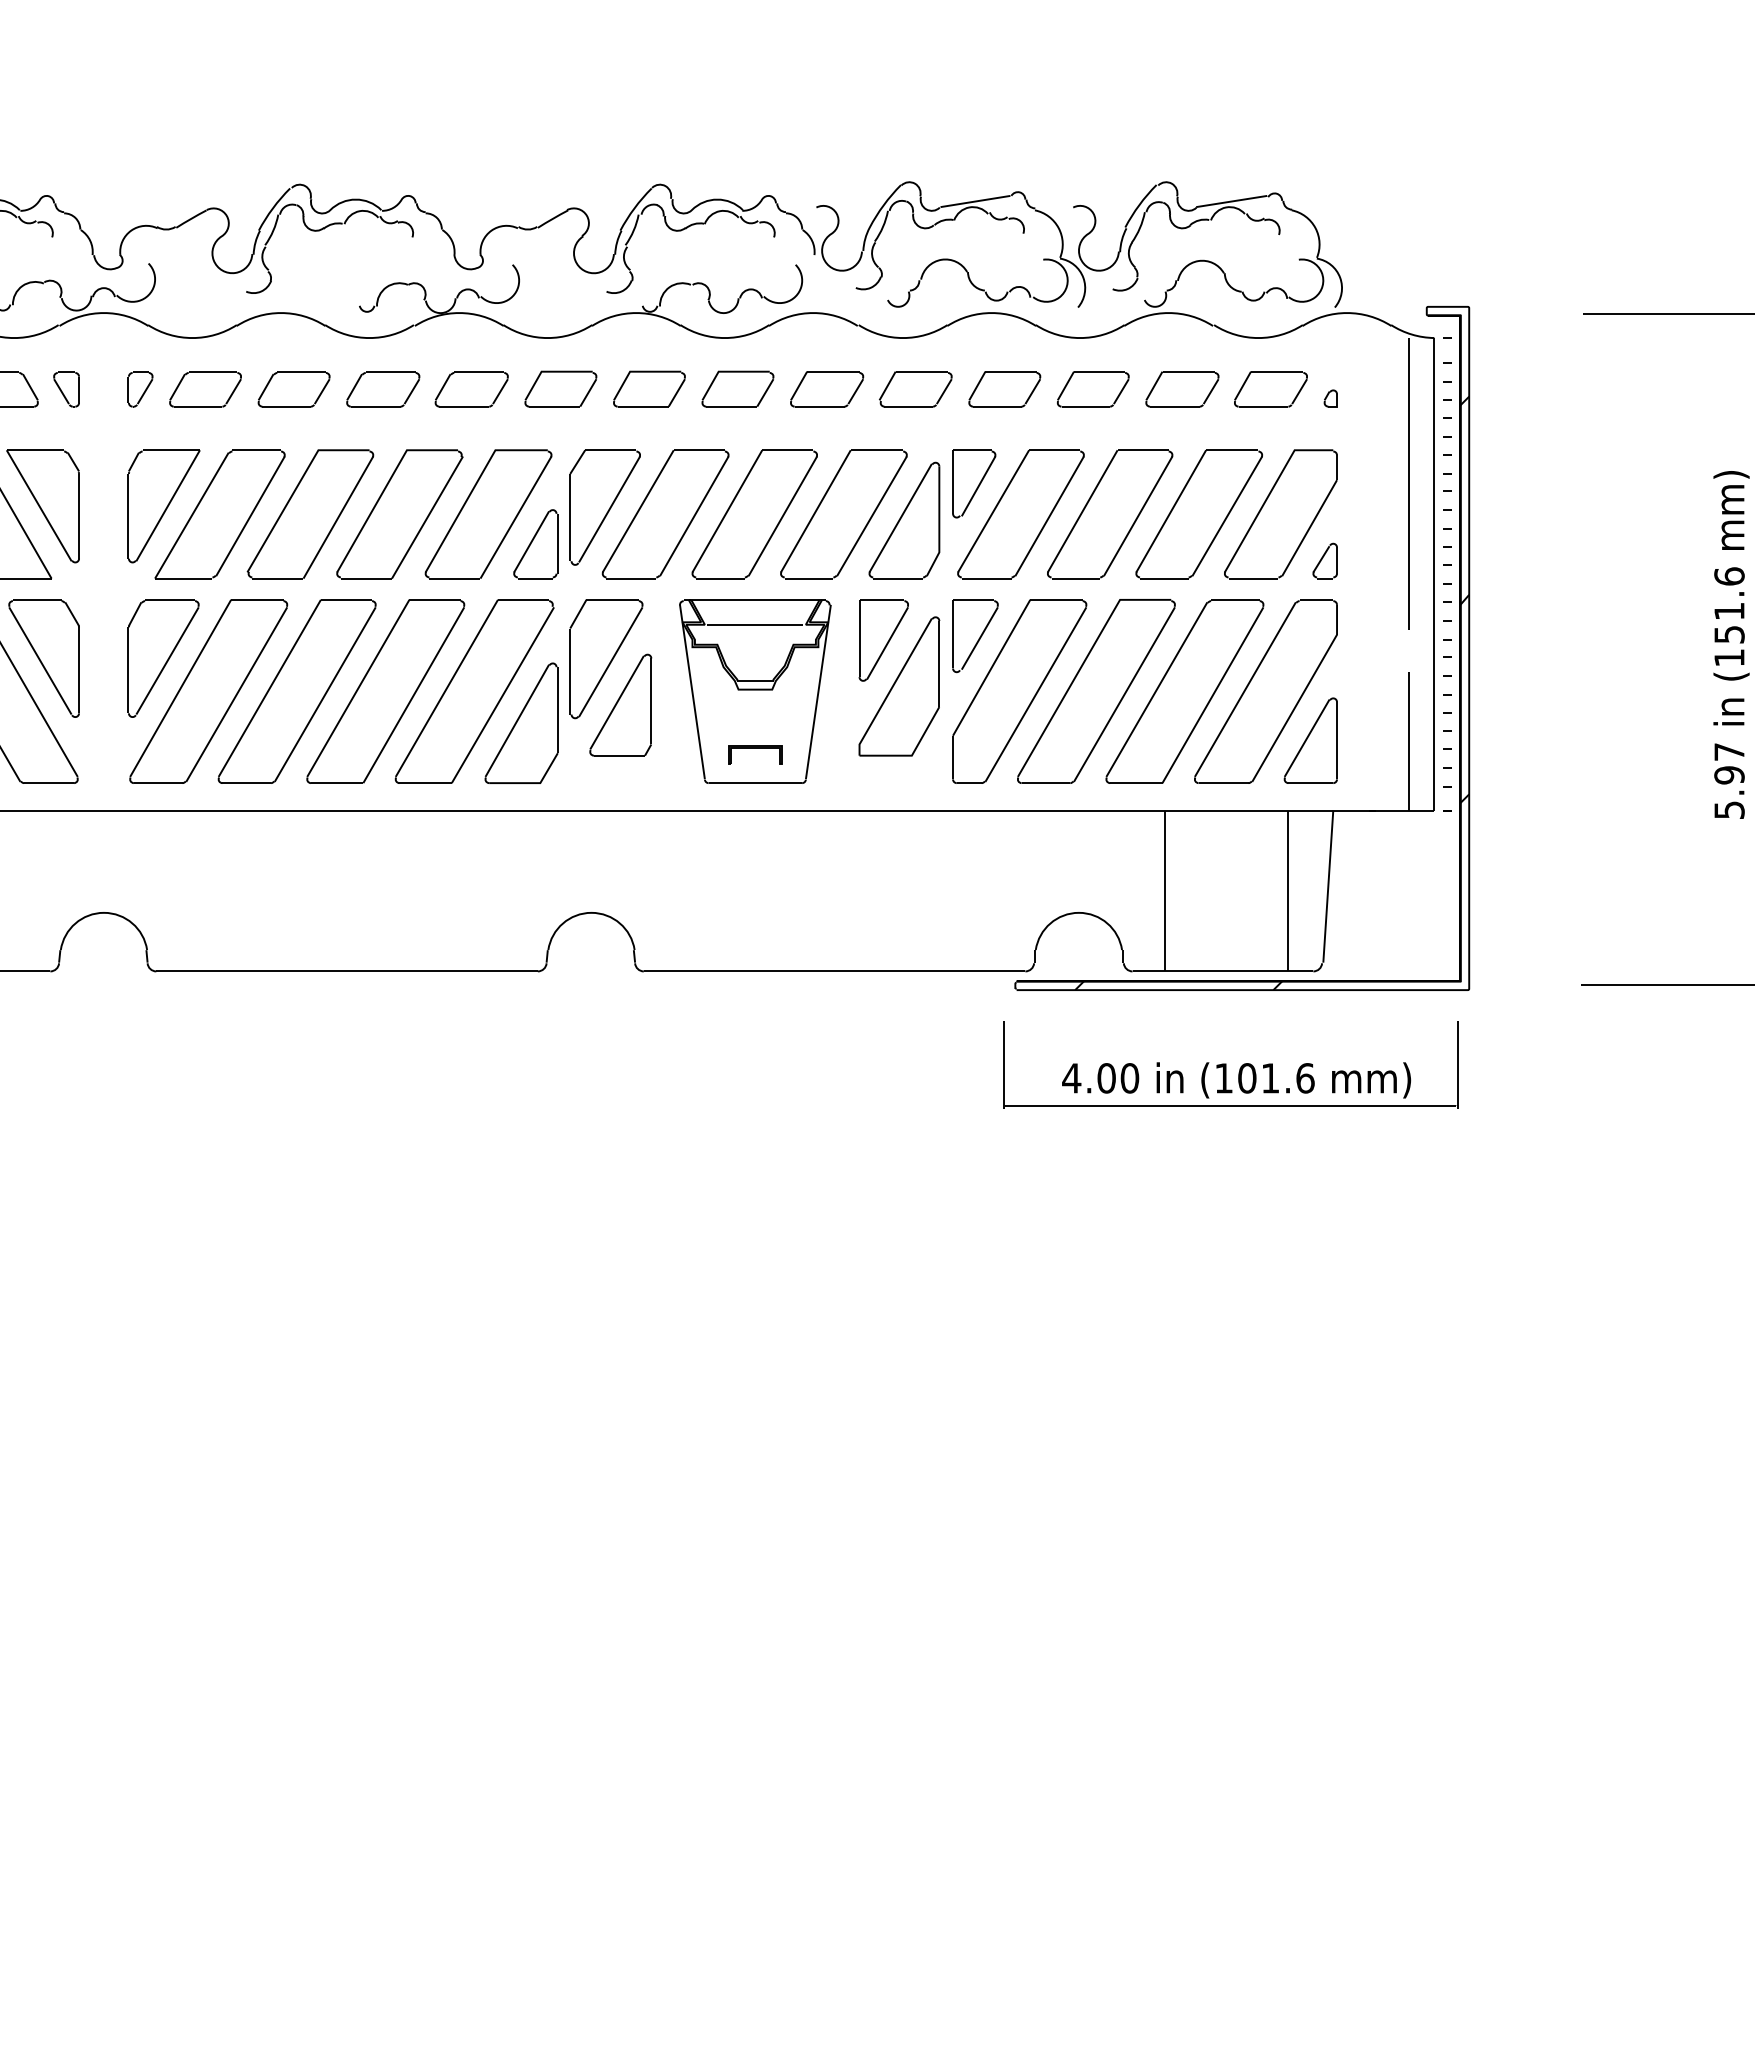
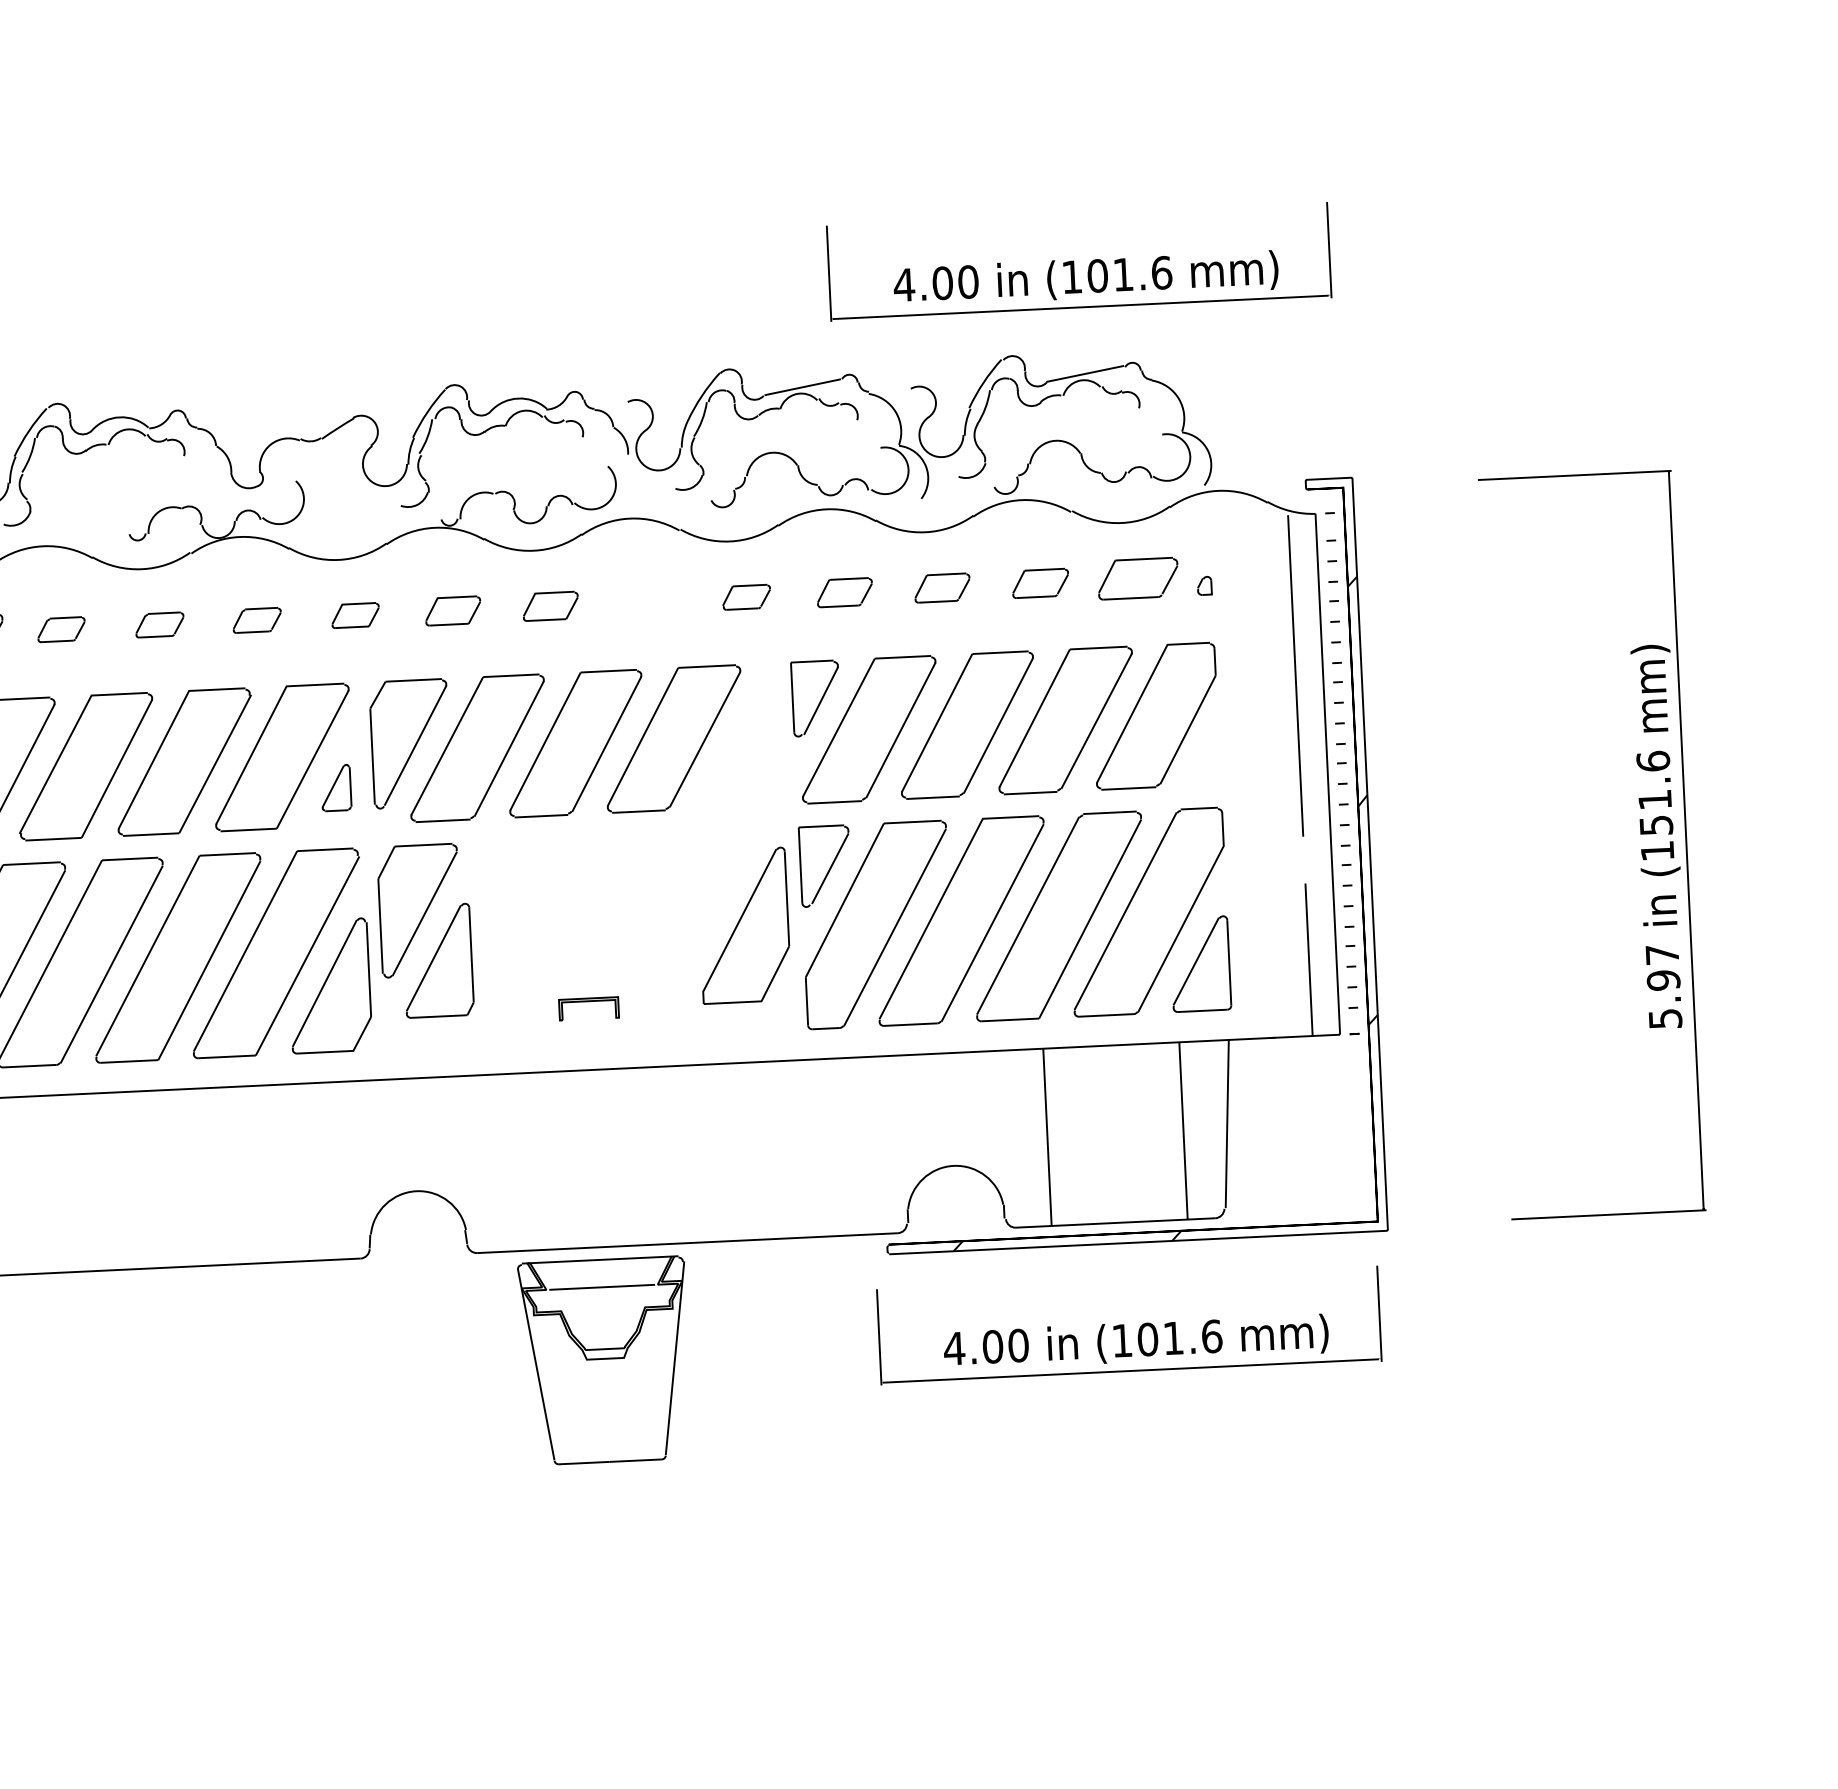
part: (1230, 99) -> (1078, 261), added
part: (560, 388) -> (355, 614), size x0.6
part: (649, 388) -> (453, 610), size x0.7
part: (737, 388) -> (550, 605), size x0.7
part: (293, 389) -> (60, 629), size x0.6
part: (383, 389) -> (160, 625), size x0.6
part: (471, 389) -> (257, 620), size x0.6
part: (827, 389) -> (649, 602), removed
part: (915, 389) -> (746, 597), size x0.6
part: (1004, 389) -> (844, 592), size x0.7
part: (1093, 389) -> (942, 588), size x0.7
part: (1182, 389) -> (1040, 583), size x0.7
part: (904, 520) -> (741, 742), removed
part: (535, 544) -> (335, 788), size x0.6
part: (1324, 560) -> (1206, 764), removed
part: (883, 640) -> (724, 875), removed
part: (755, 691) -> (605, 1360), moved

